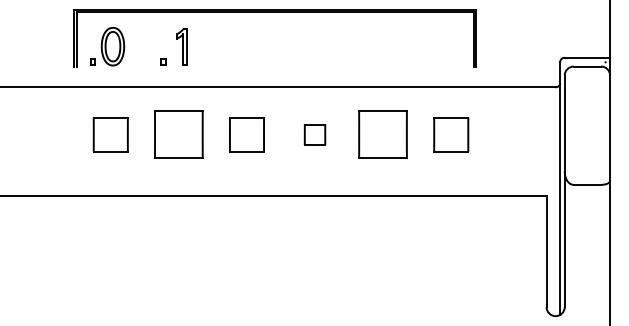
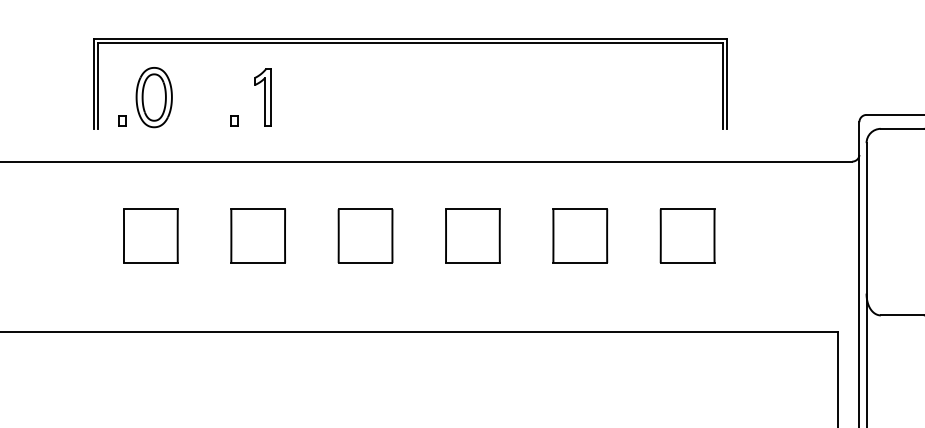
part: (178, 134) -> (257, 235), size x0.71
part: (314, 134) -> (472, 235), size x1.67
part: (383, 134) -> (580, 235), size x0.71

